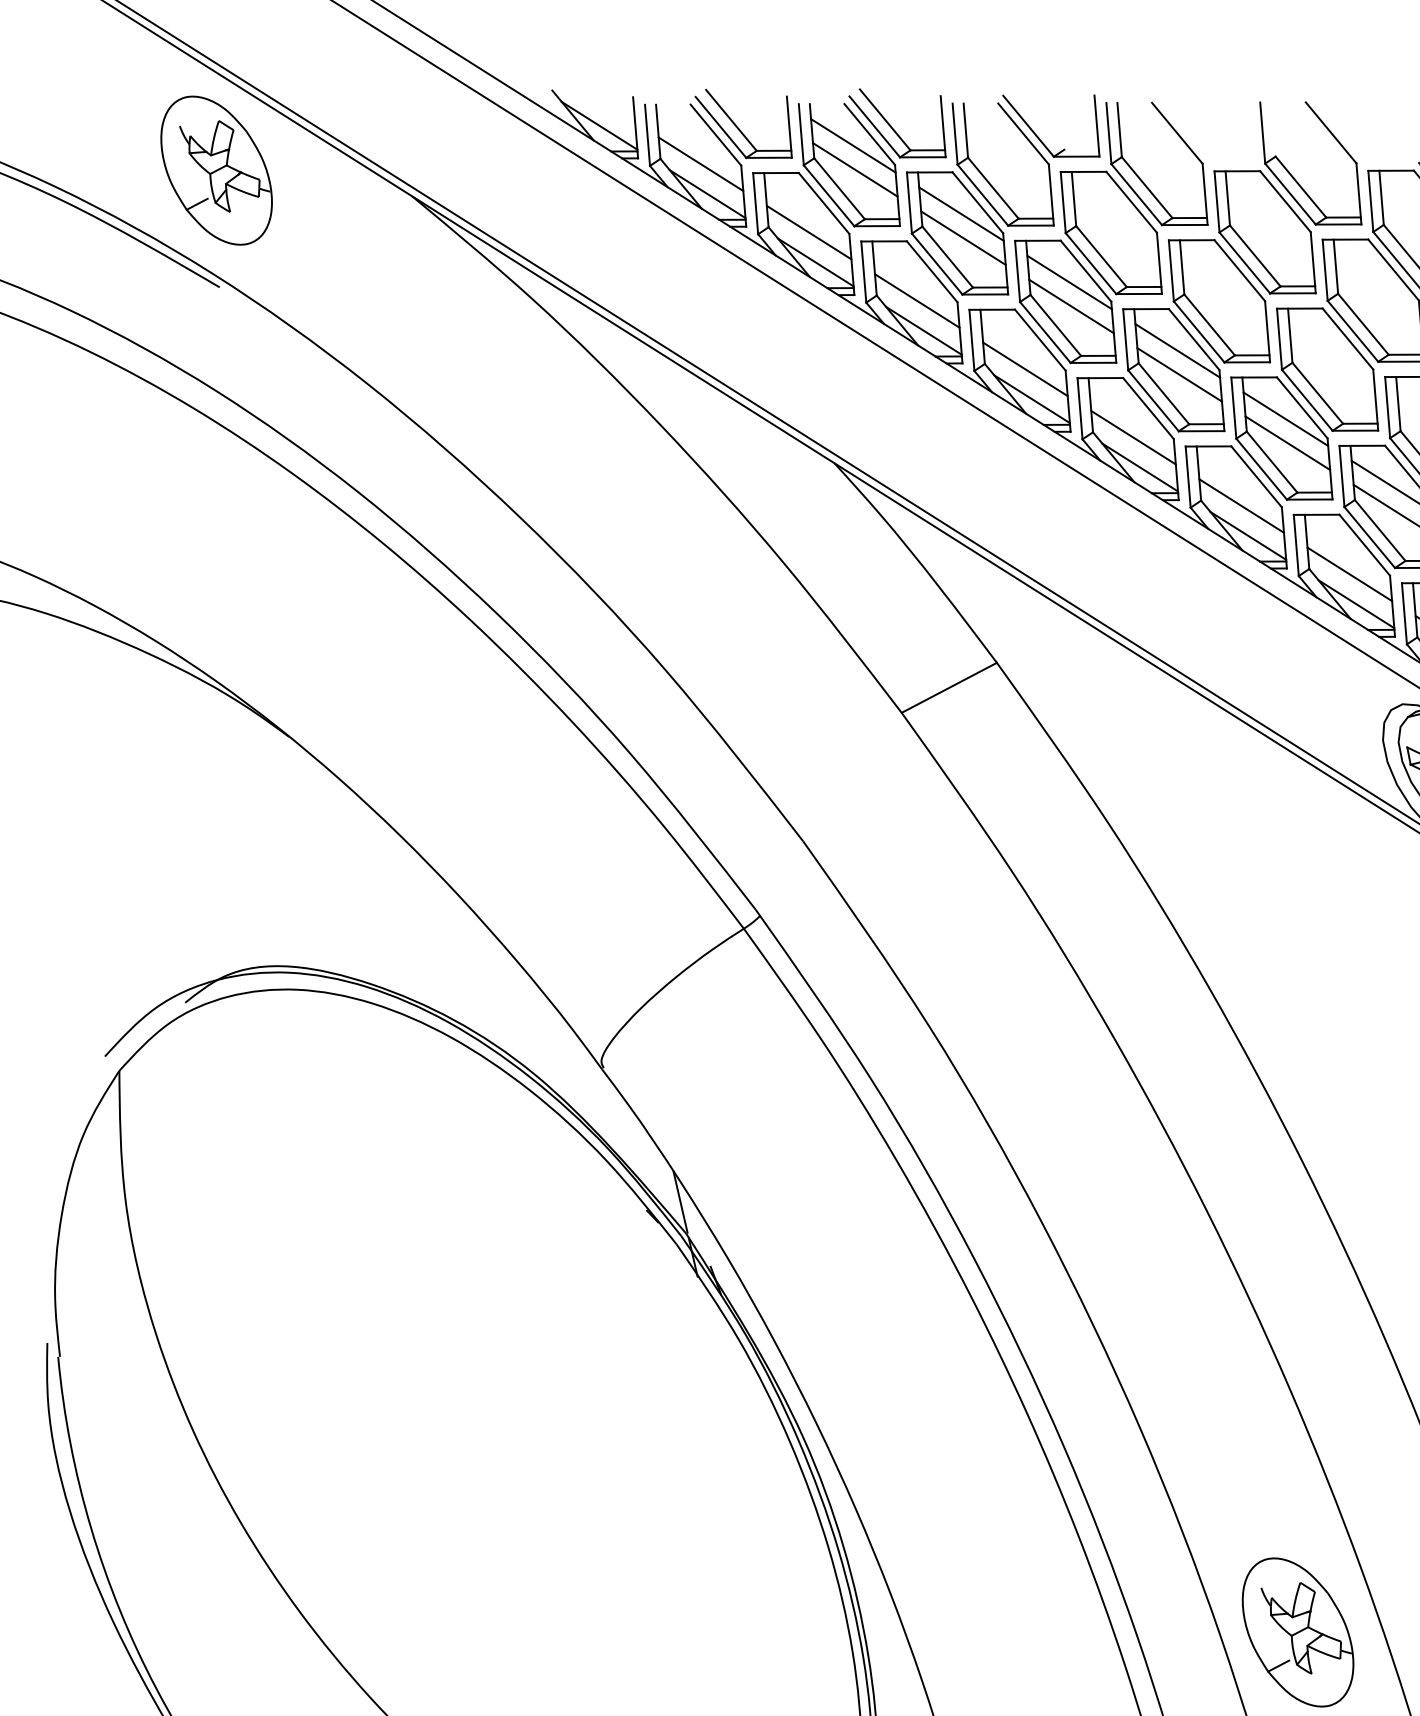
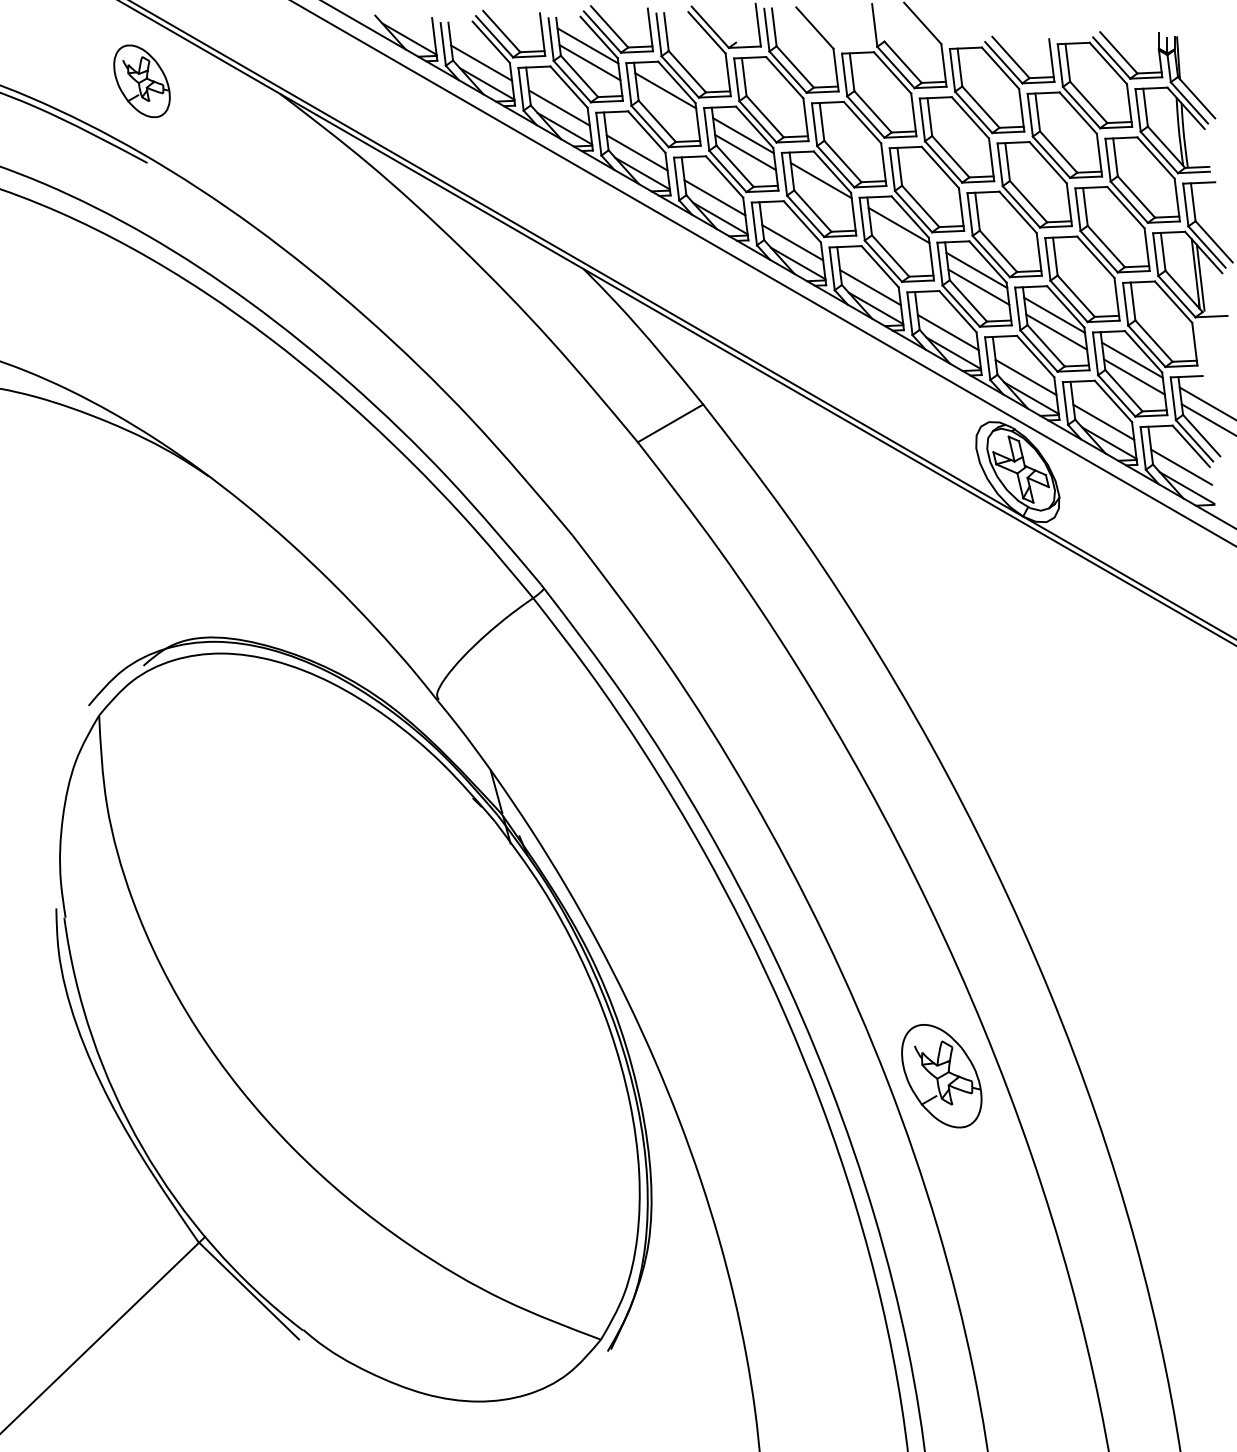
part: (215, 170) -> (141, 81), size x0.7
line: (963, 238) -> (667, 107), removed
line: (1178, 373) -> (822, 196), removed
line: (1287, 442) -> (900, 241), removed

